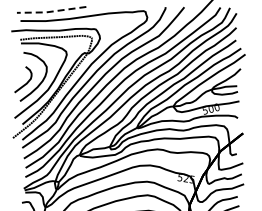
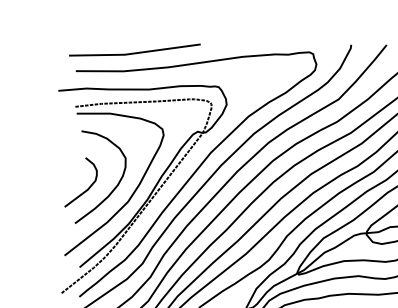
line: (51, 11) -> (134, 53), dashed -> solid

